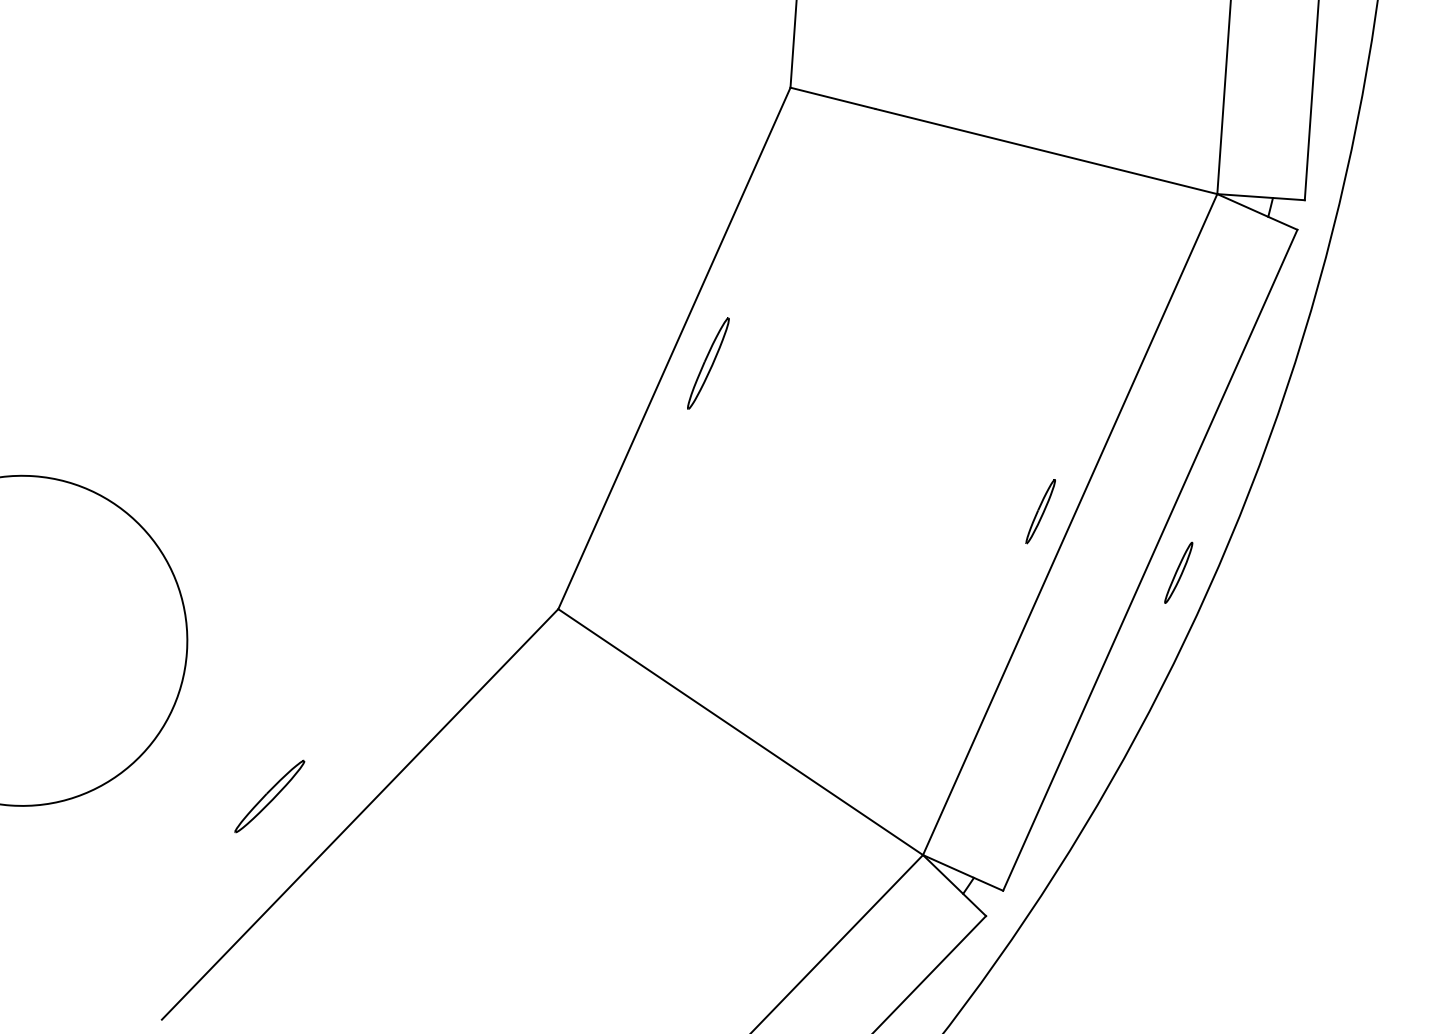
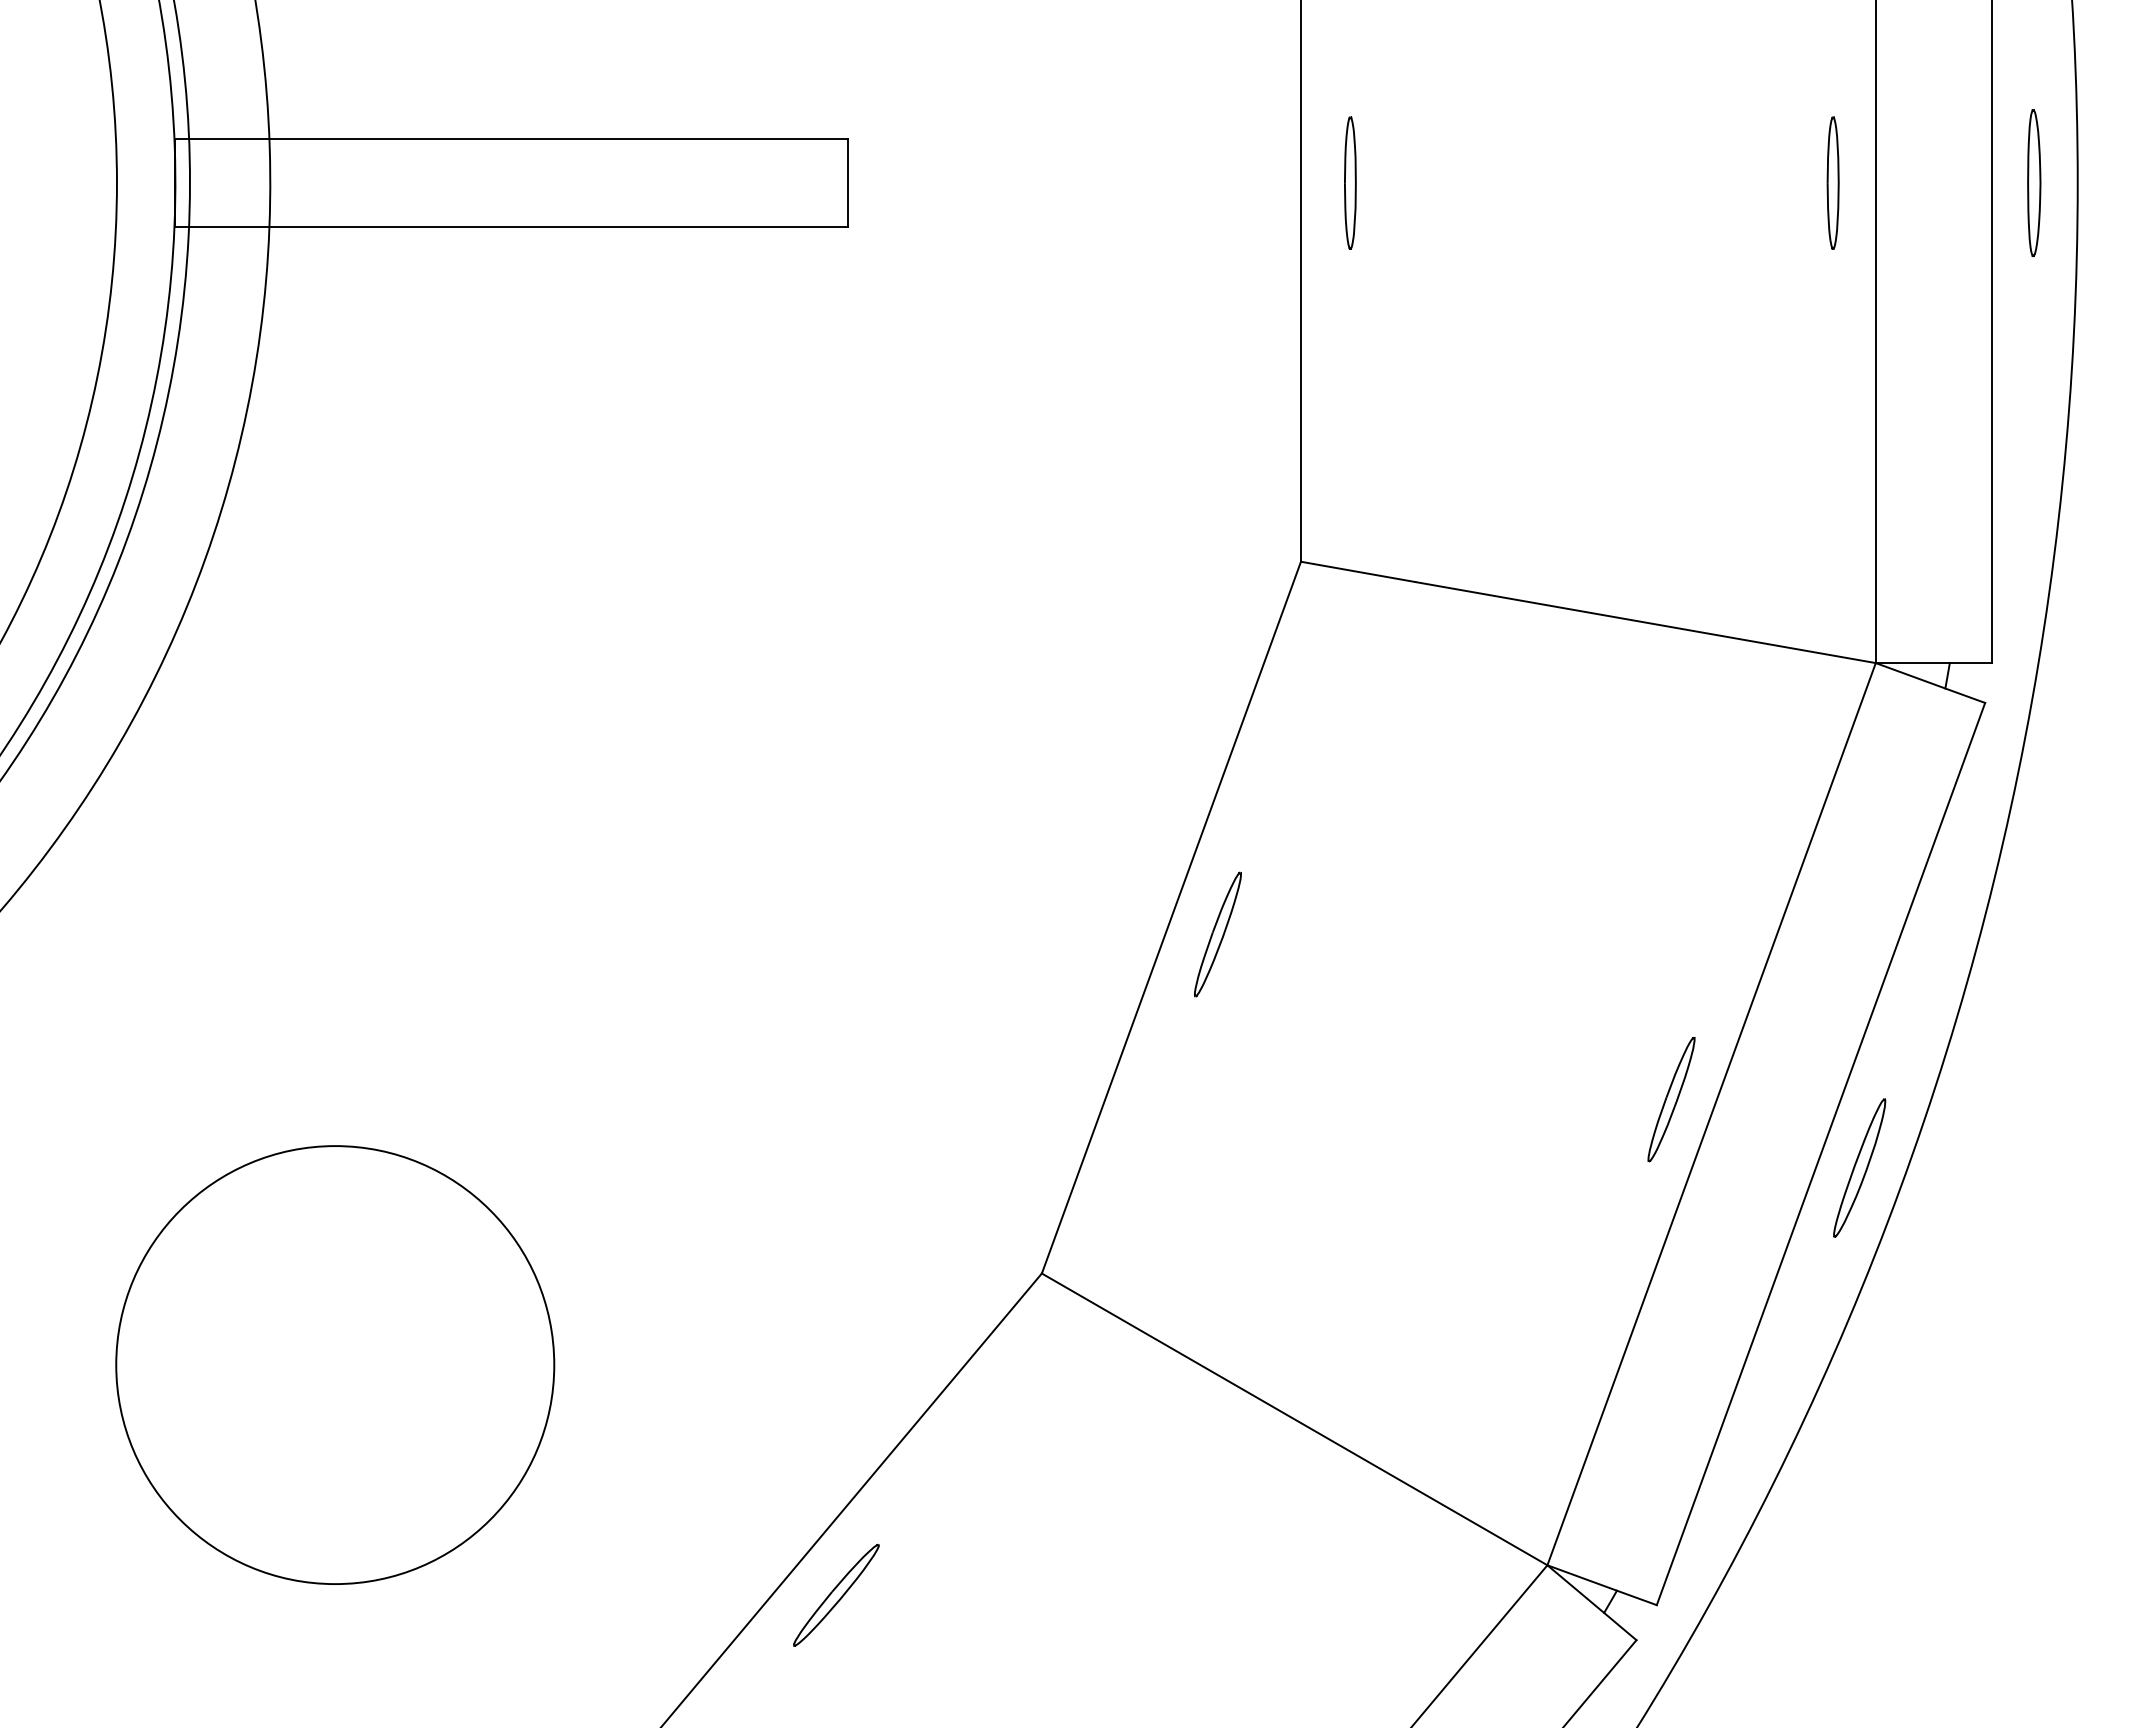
part: (1040, 511) -> (1671, 1099), size x1.43
part: (1178, 572) -> (1859, 1167), size x1.67
part: (269, 796) -> (836, 1595), moved

